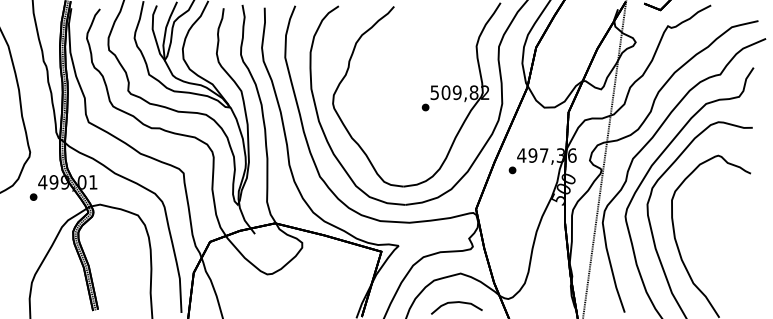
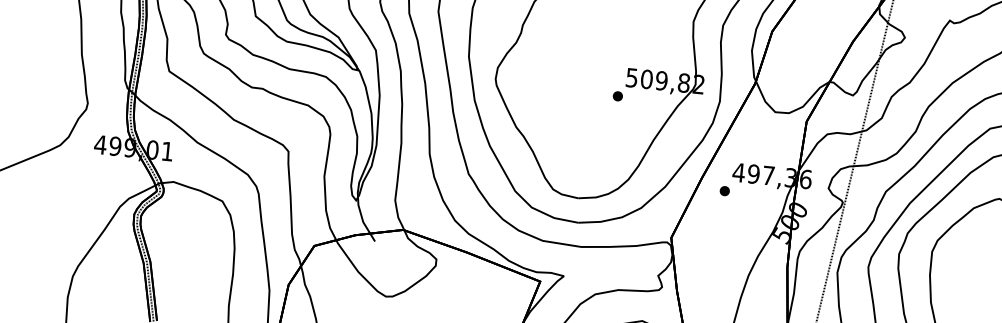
part: (33, 196) -> (86, 162), removed

